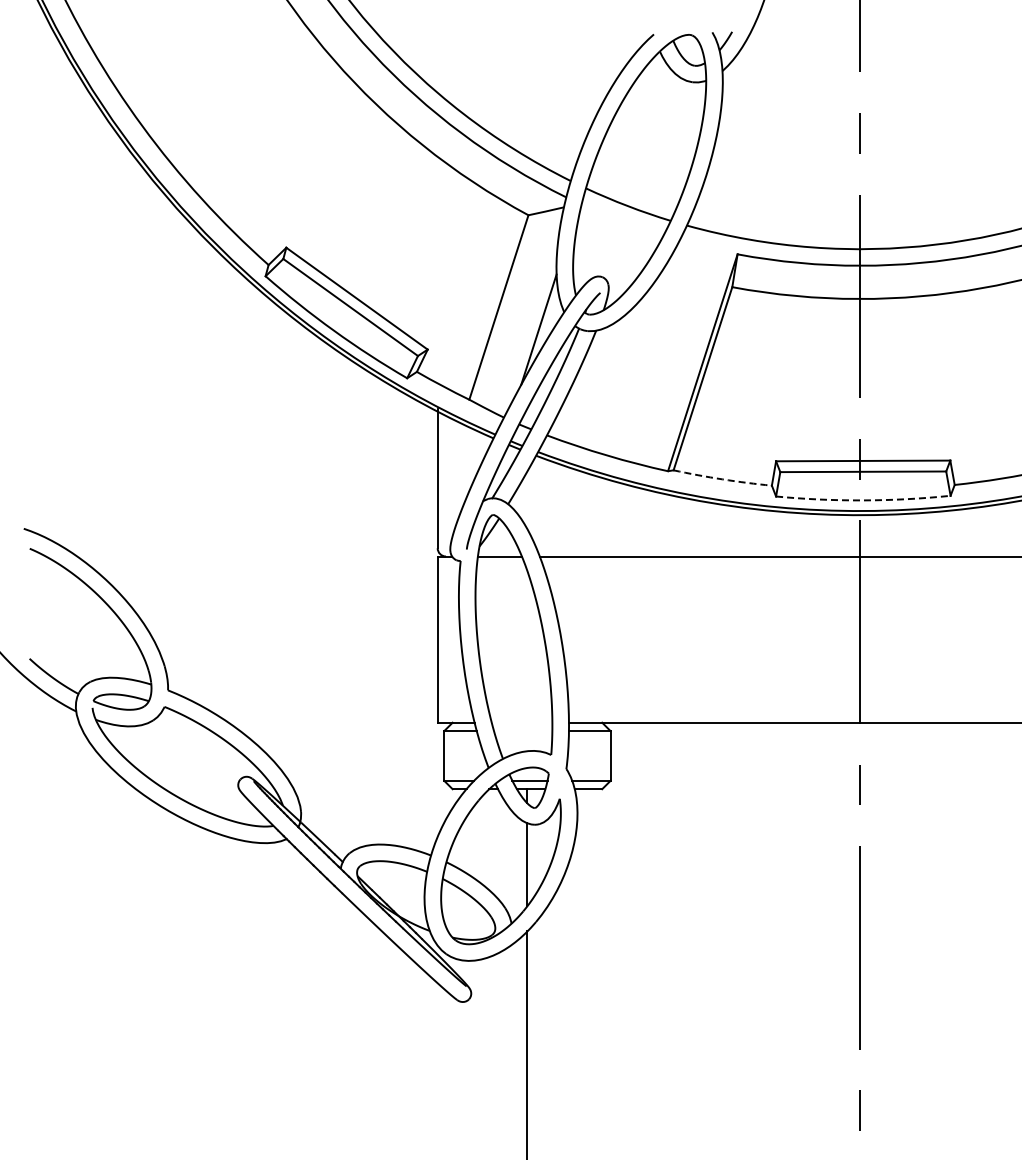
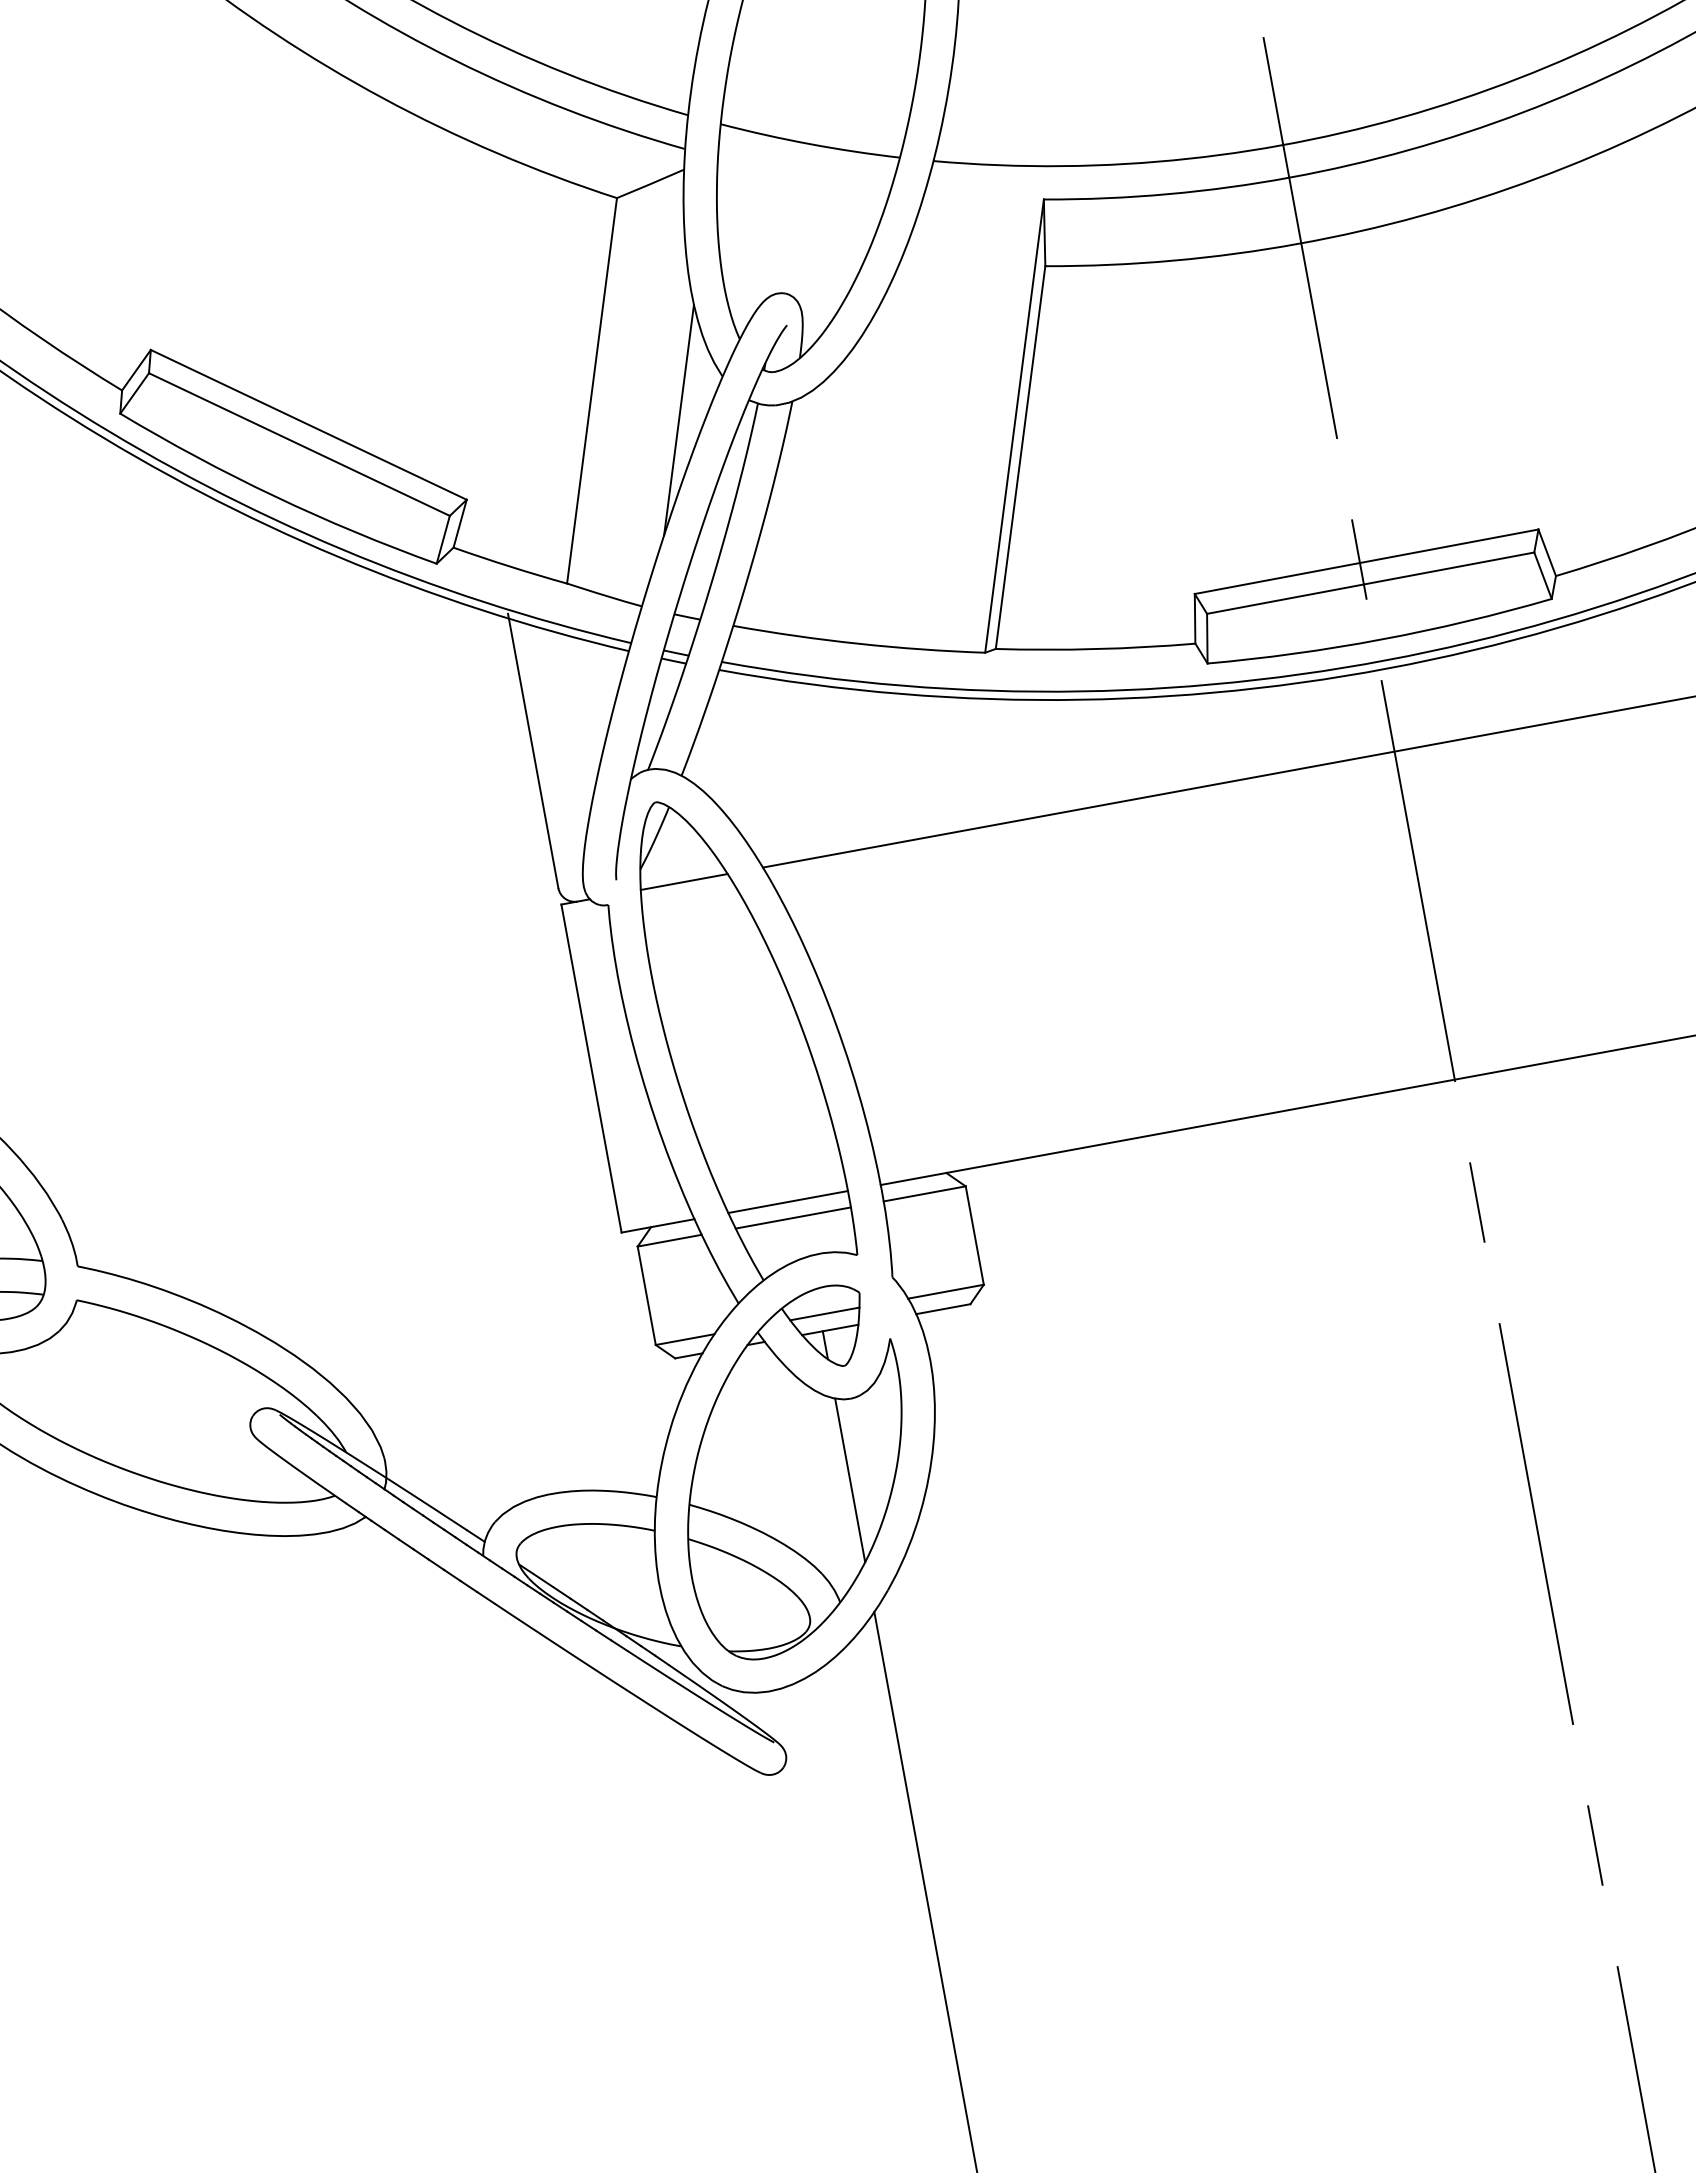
arc: (722, 479) -> (1095, 649), dashed -> solid
arc: (863, 500) -> (1381, 639), dashed -> solid
line: (521, 722) -> (786, 1201), added
line: (522, 731) -> (792, 1219), added

